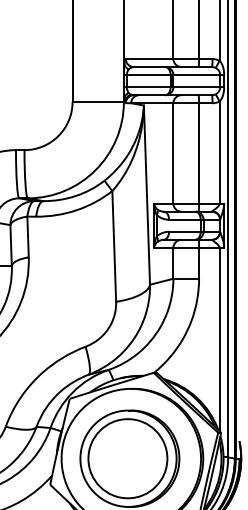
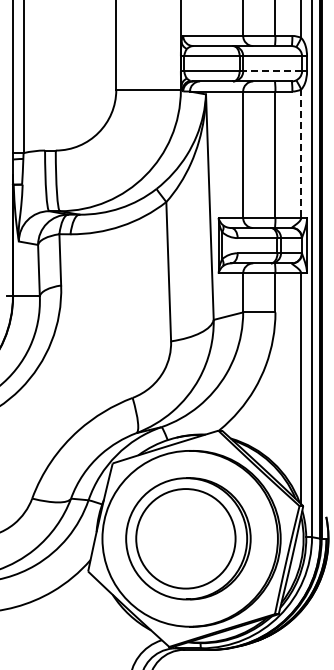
line: (196, 87) -> (272, 71), solid -> dashed
line: (219, 153) -> (301, 154), solid -> dashed

